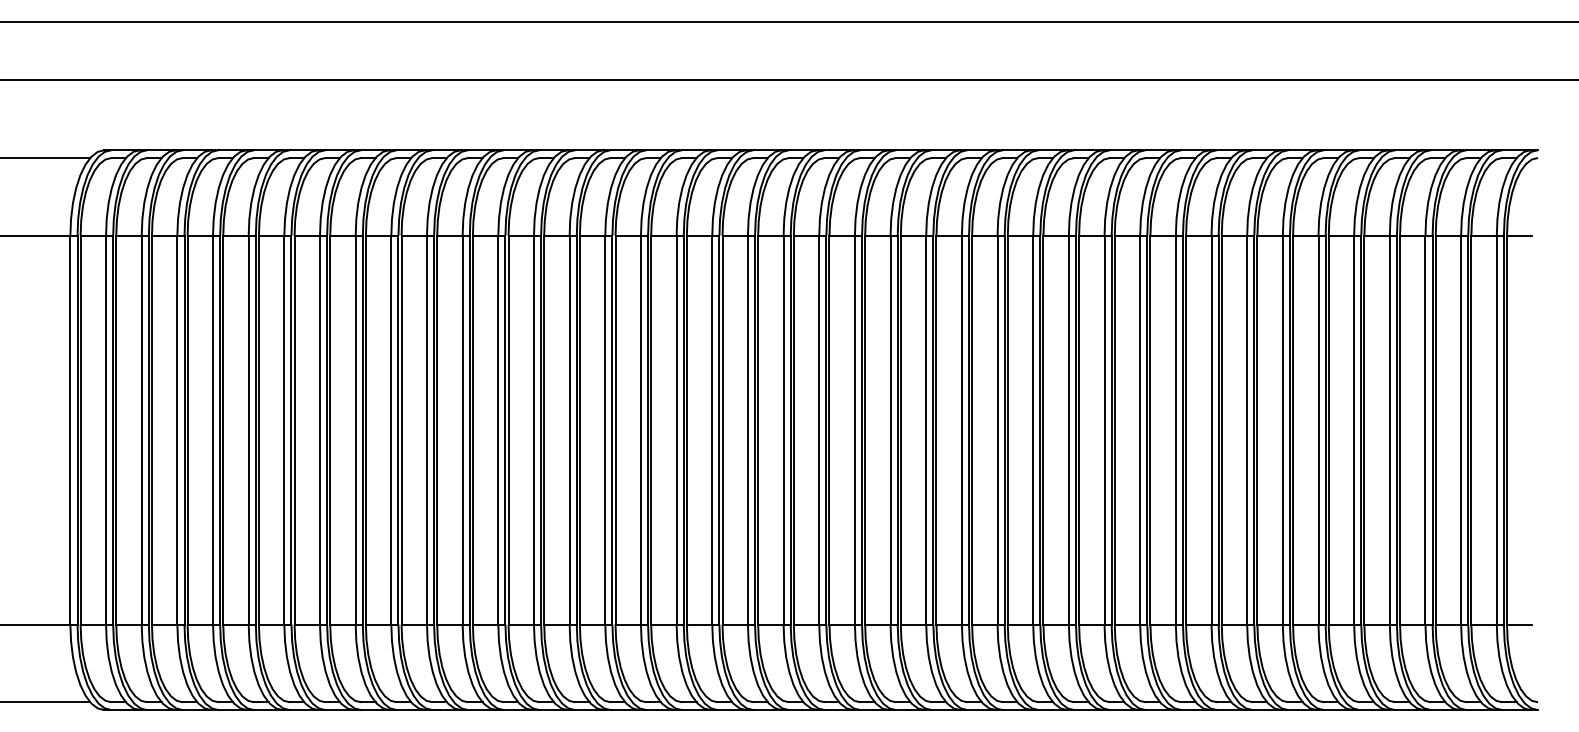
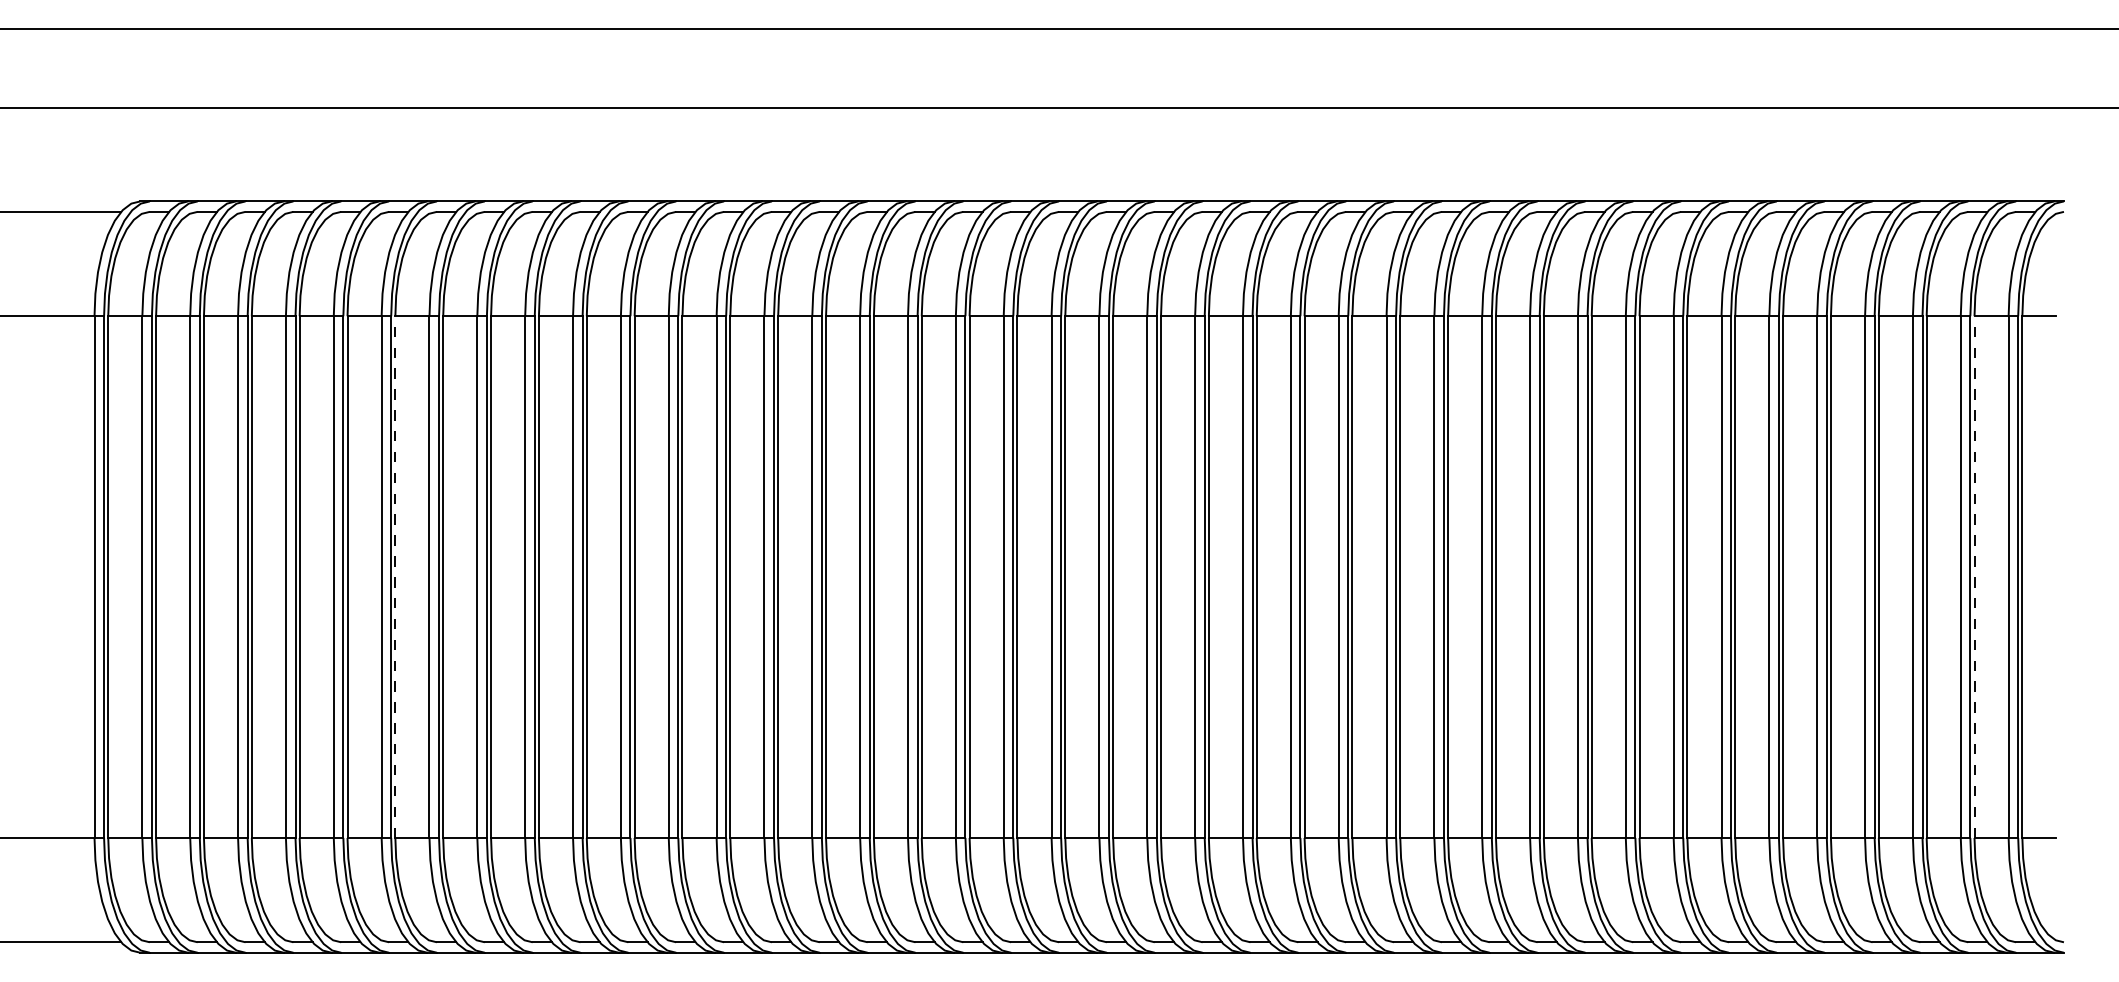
line: (294, 430) -> (395, 577), solid -> dashed
line: (1471, 430) -> (1974, 577), solid -> dashed

